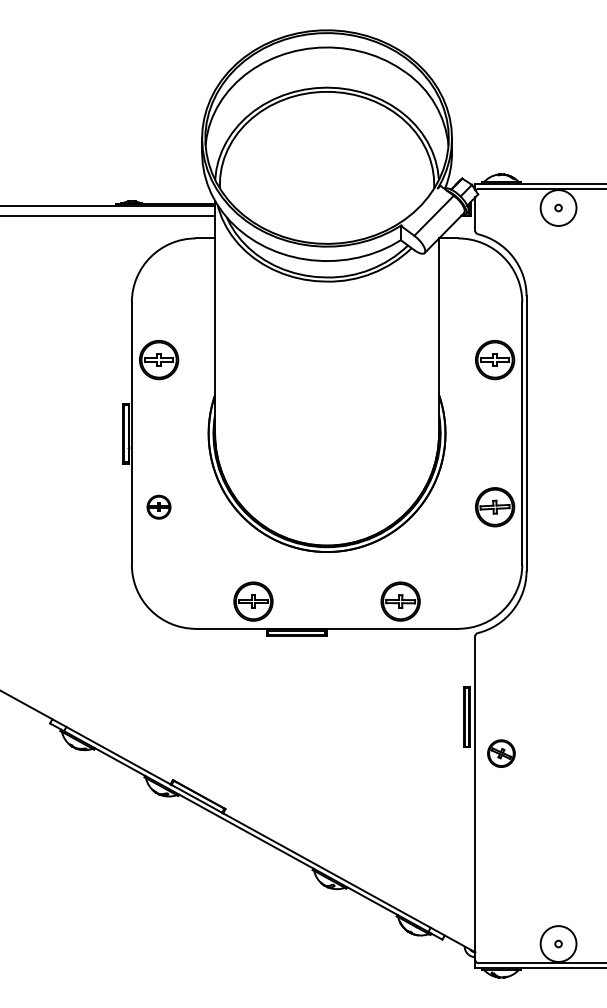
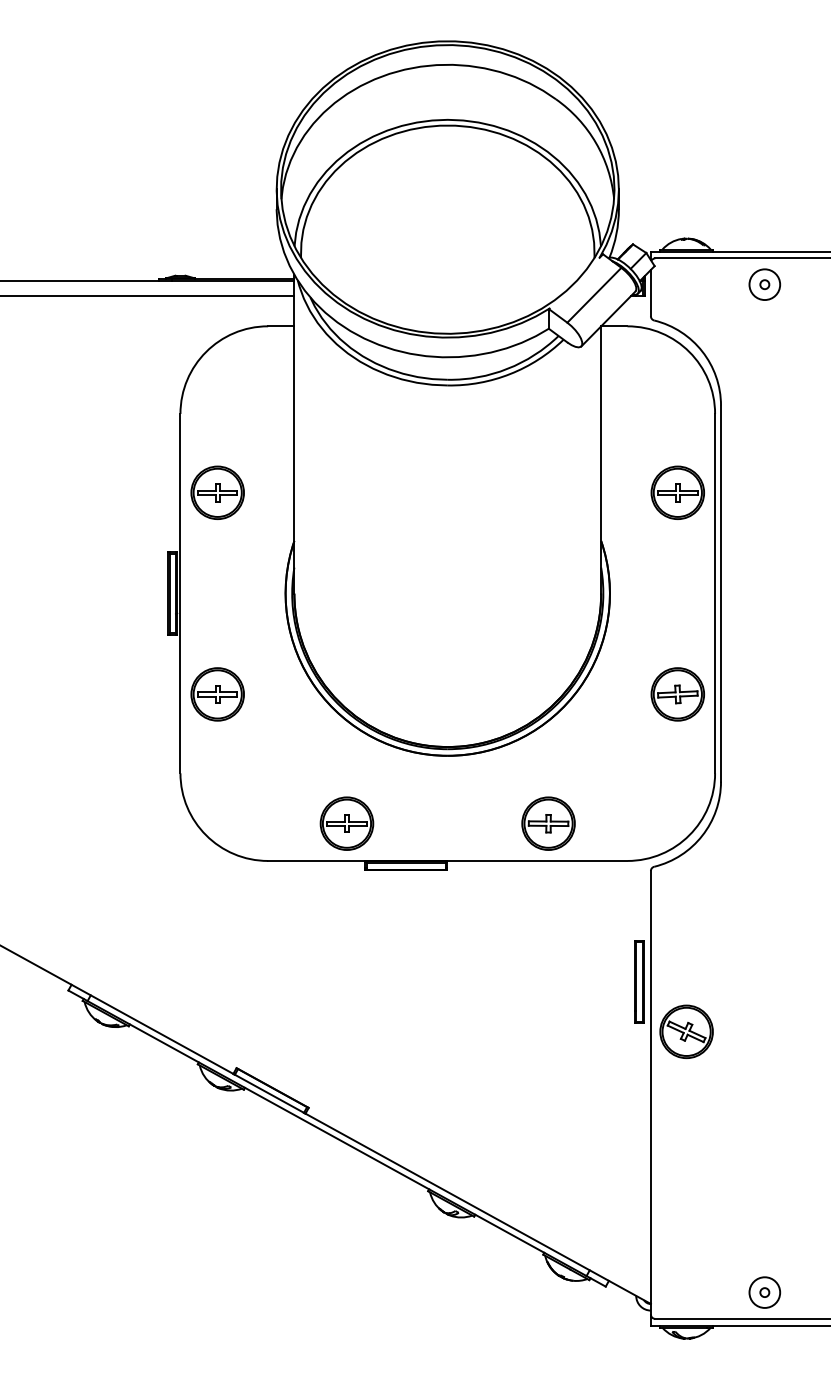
circle: (558, 207) -> (764, 284), size x0.62
part: (158, 507) -> (217, 694), size x1.67
part: (501, 753) -> (686, 1031), size x1.43
circle: (558, 943) -> (764, 1292), size x0.62

